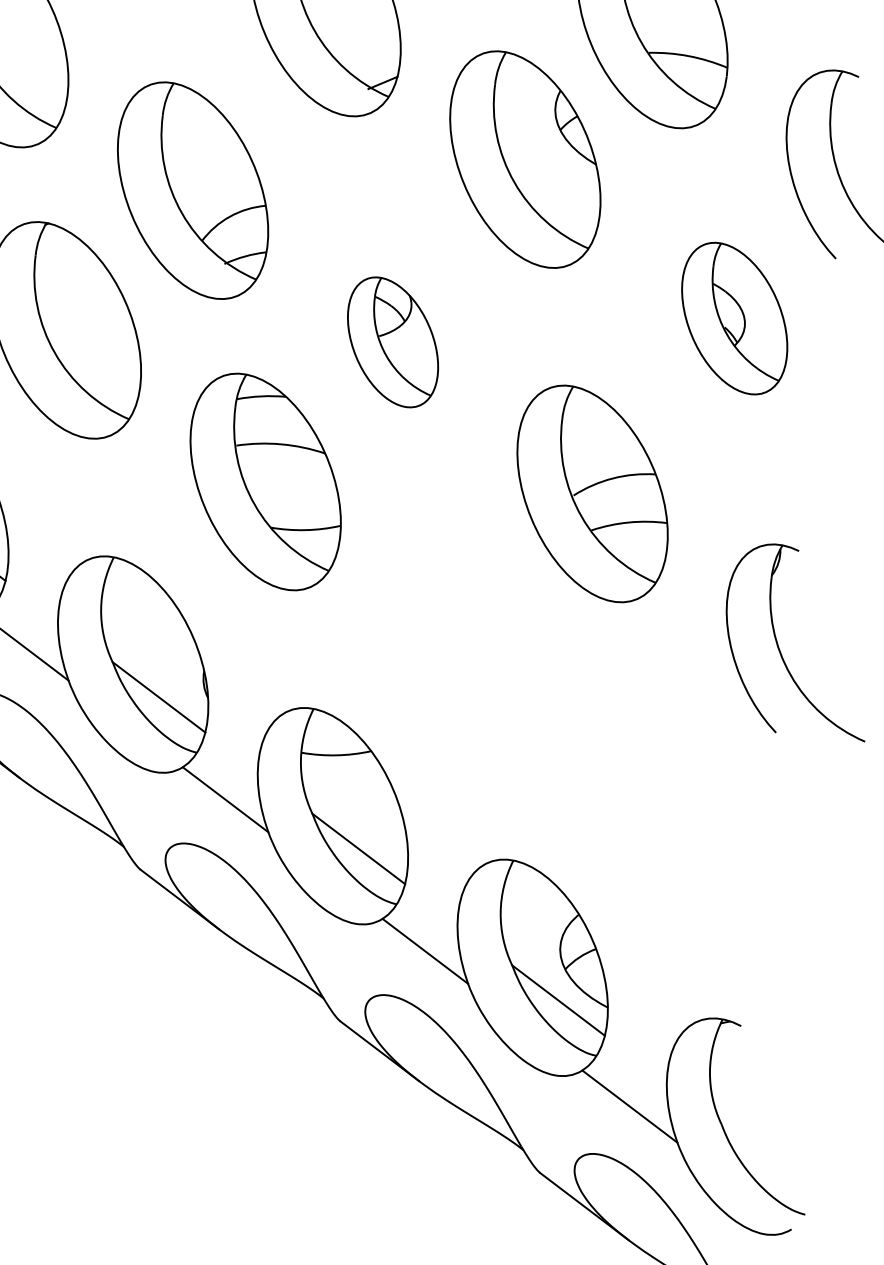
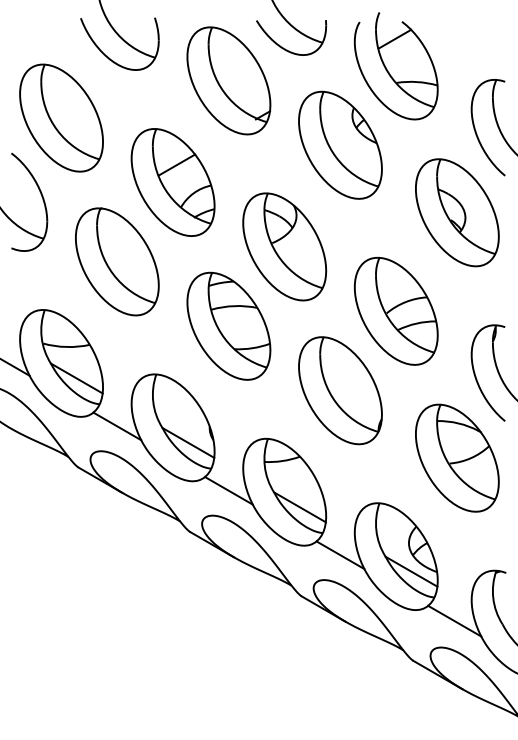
line: (205, 156) -> (177, 164), added
part: (734, 317) -> (457, 212), size x1.43
part: (392, 341) -> (284, 246), size x1.67
part: (465, 633) -> (340, 390), added
part: (675, 791) -> (457, 457), added

